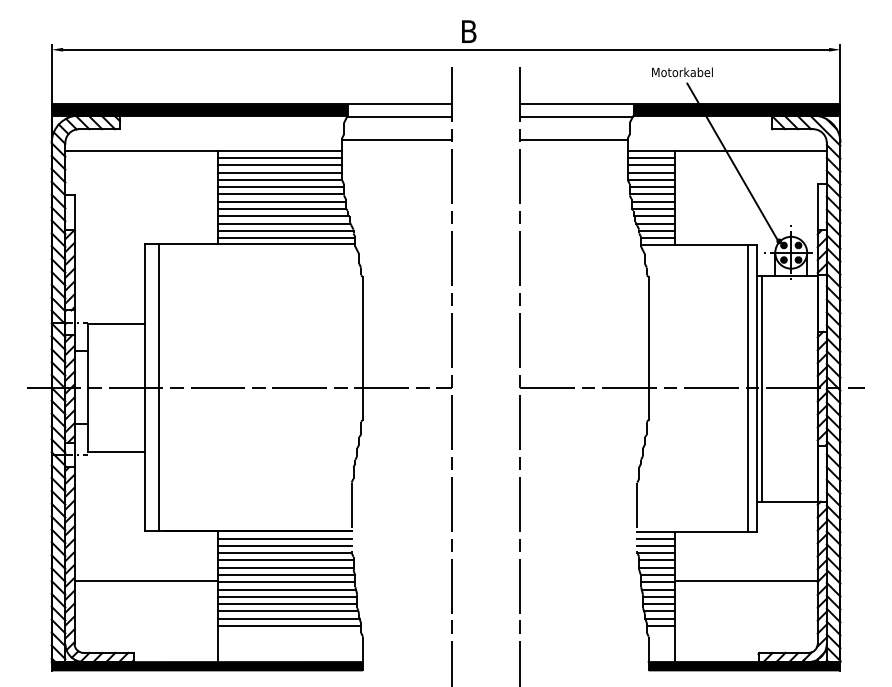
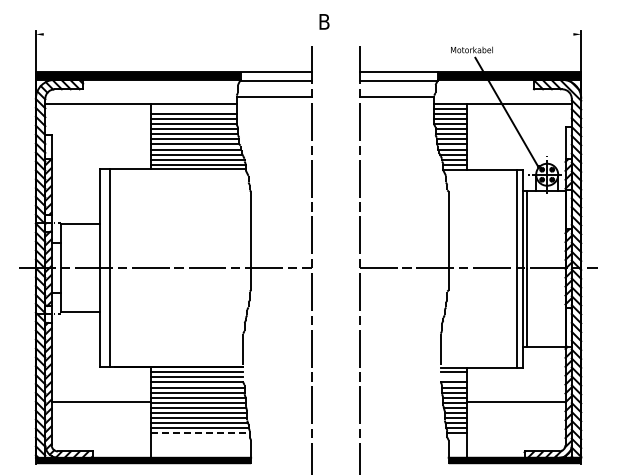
line: (446, 49) -> (308, 34), removed
line: (279, 158) -> (193, 109), removed
line: (655, 545) -> (453, 377), removed
line: (289, 625) -> (200, 432), solid -> dashed

